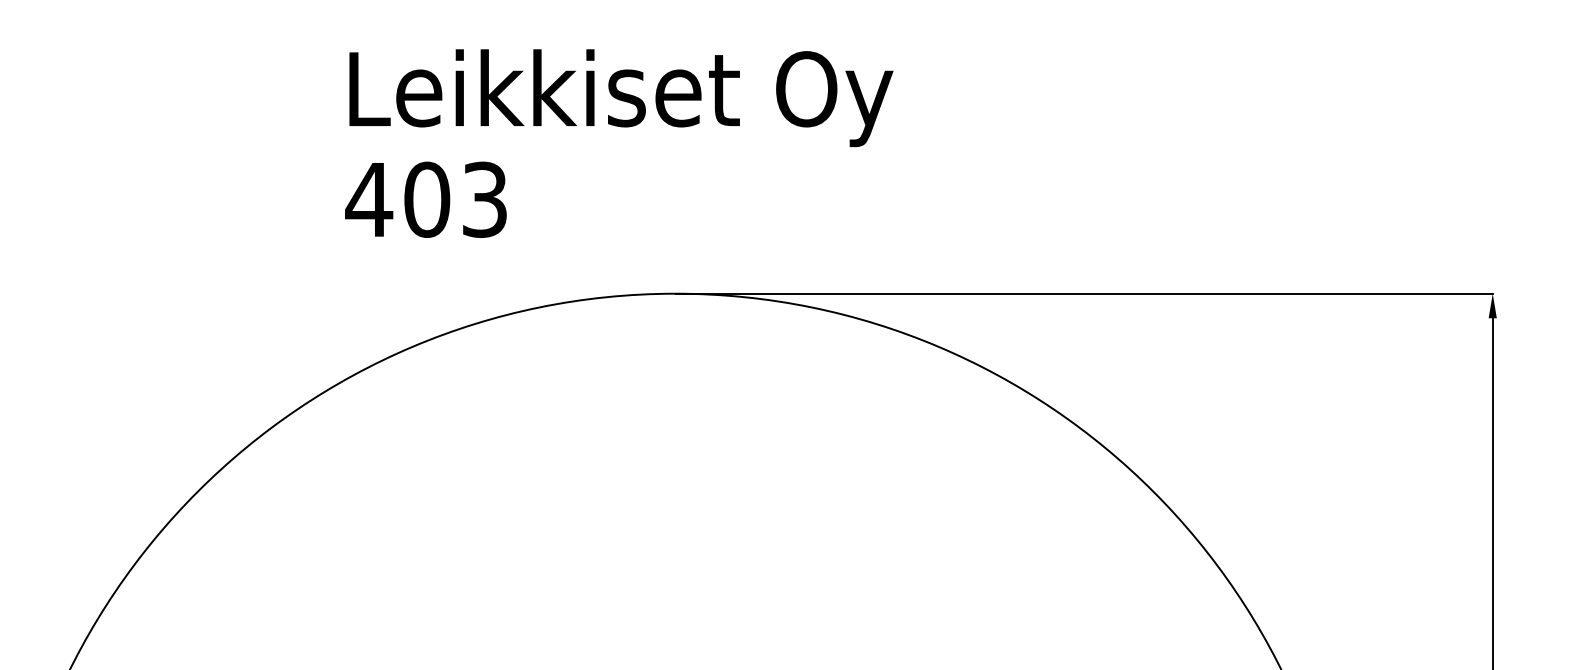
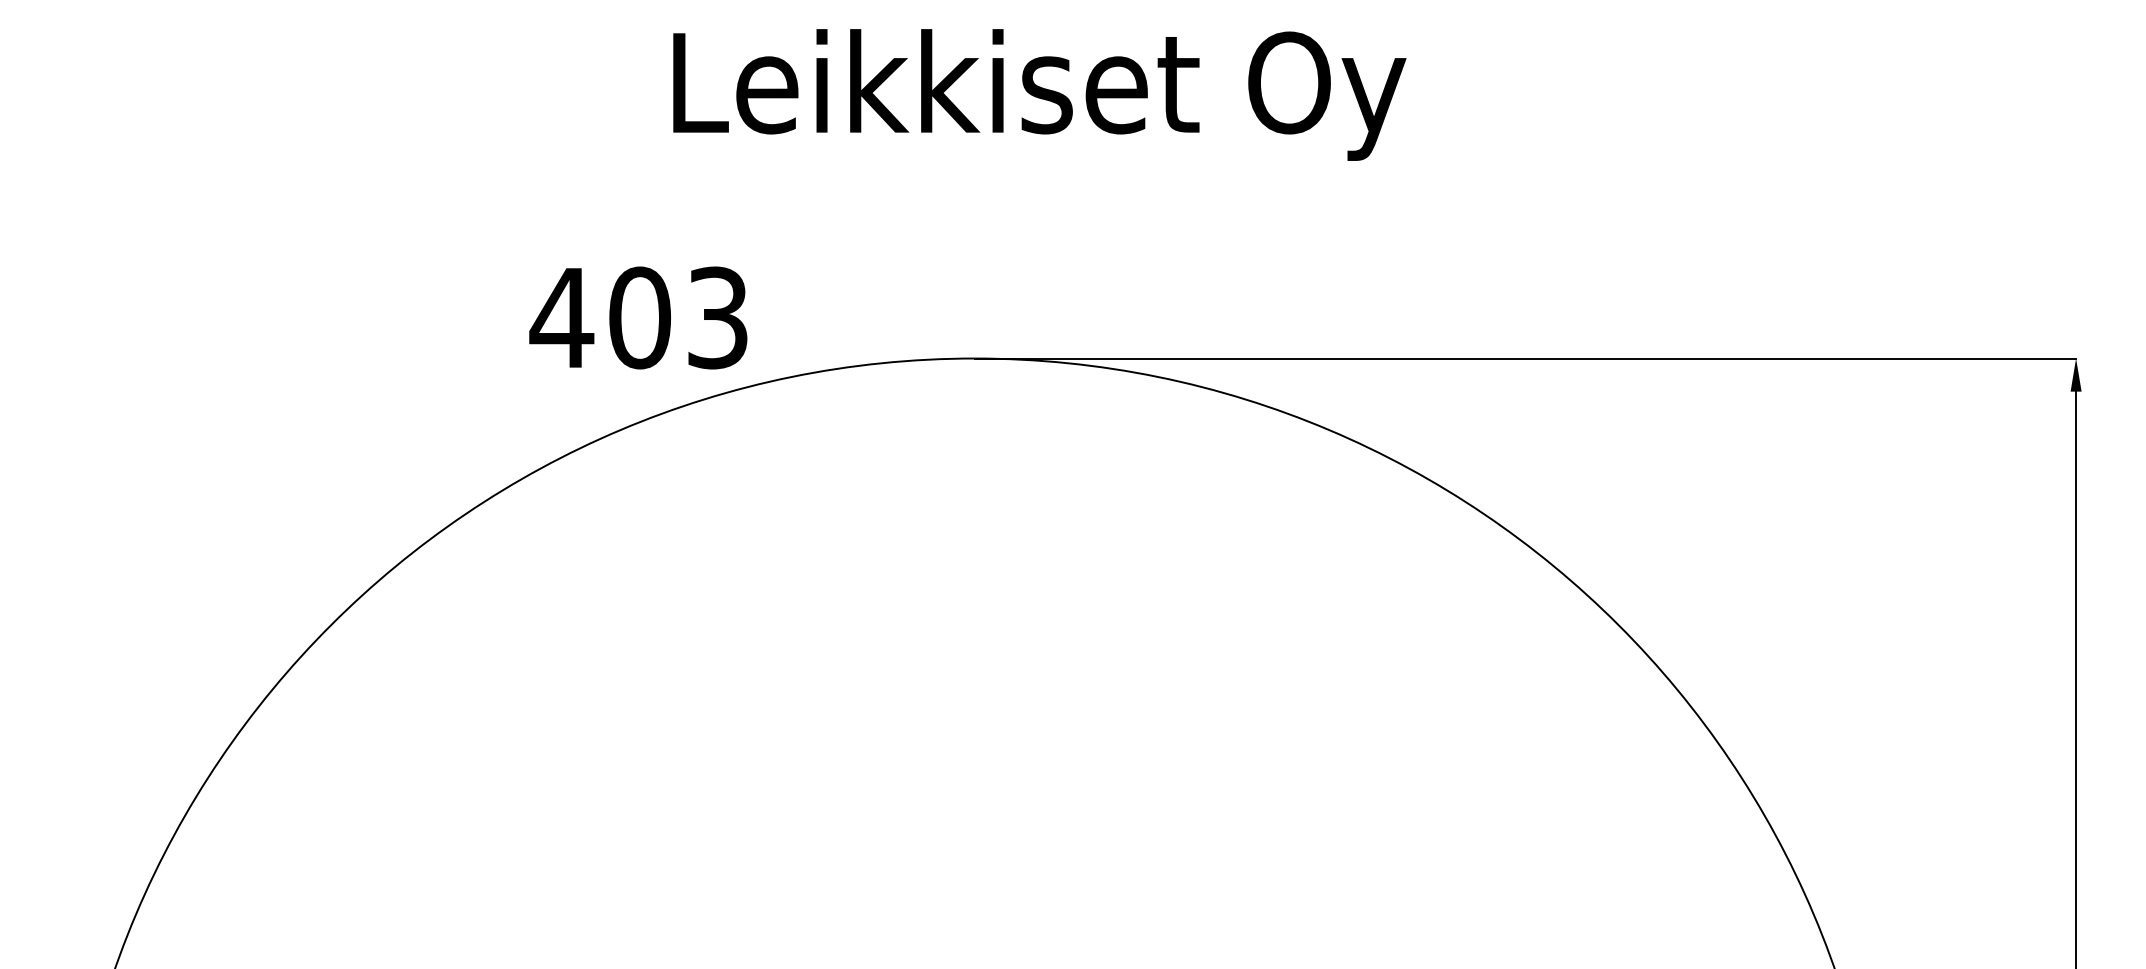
text: (621, 97) -> (1039, 94), moved
text: (426, 199) -> (638, 317), moved

